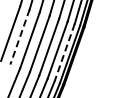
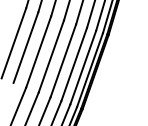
line: (19, 37) -> (25, 48), dashed -> solid
line: (64, 53) -> (82, 68), dashed -> solid

